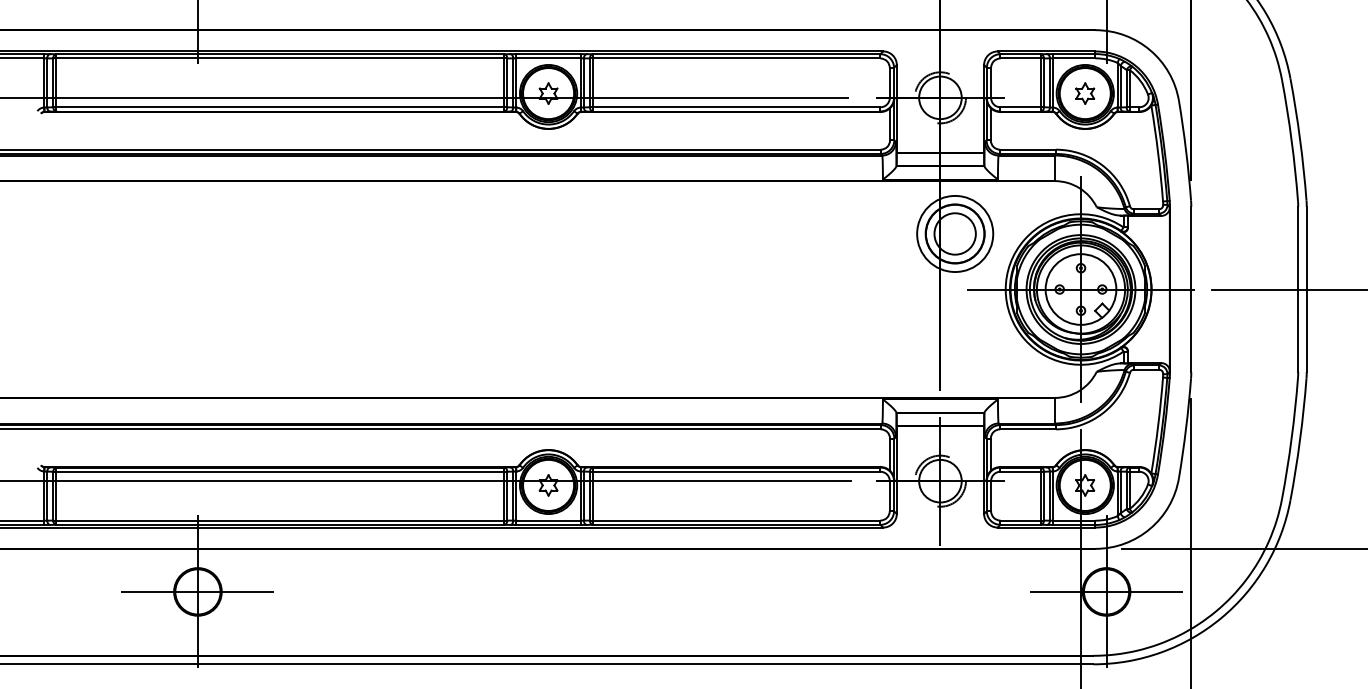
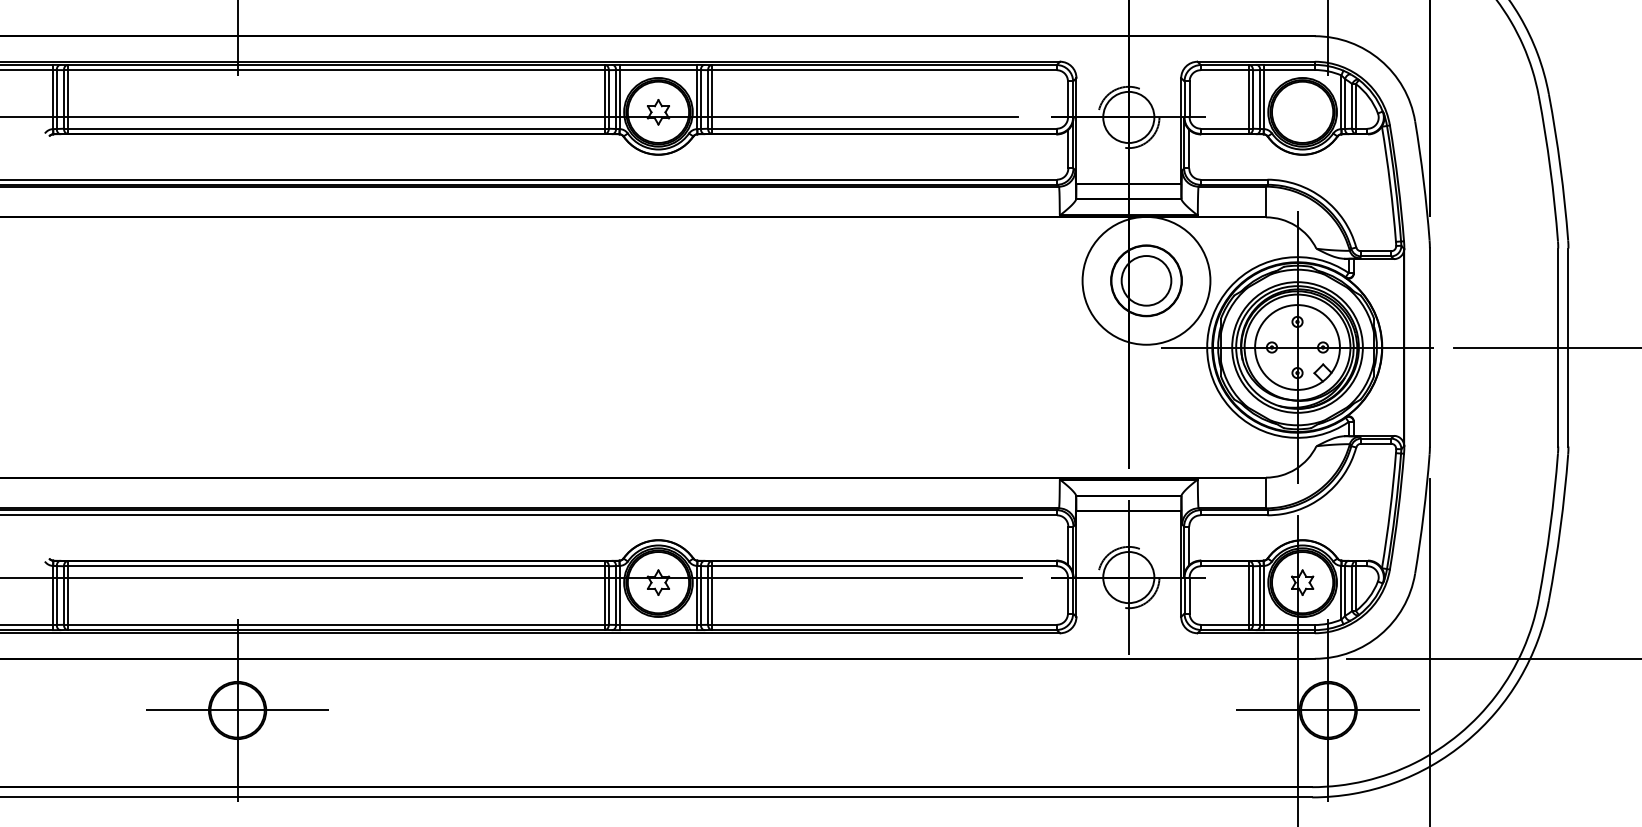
part: (1085, 93) -> (1302, 112), removed
circle: (955, 233) -> (1146, 280), size x1.4

